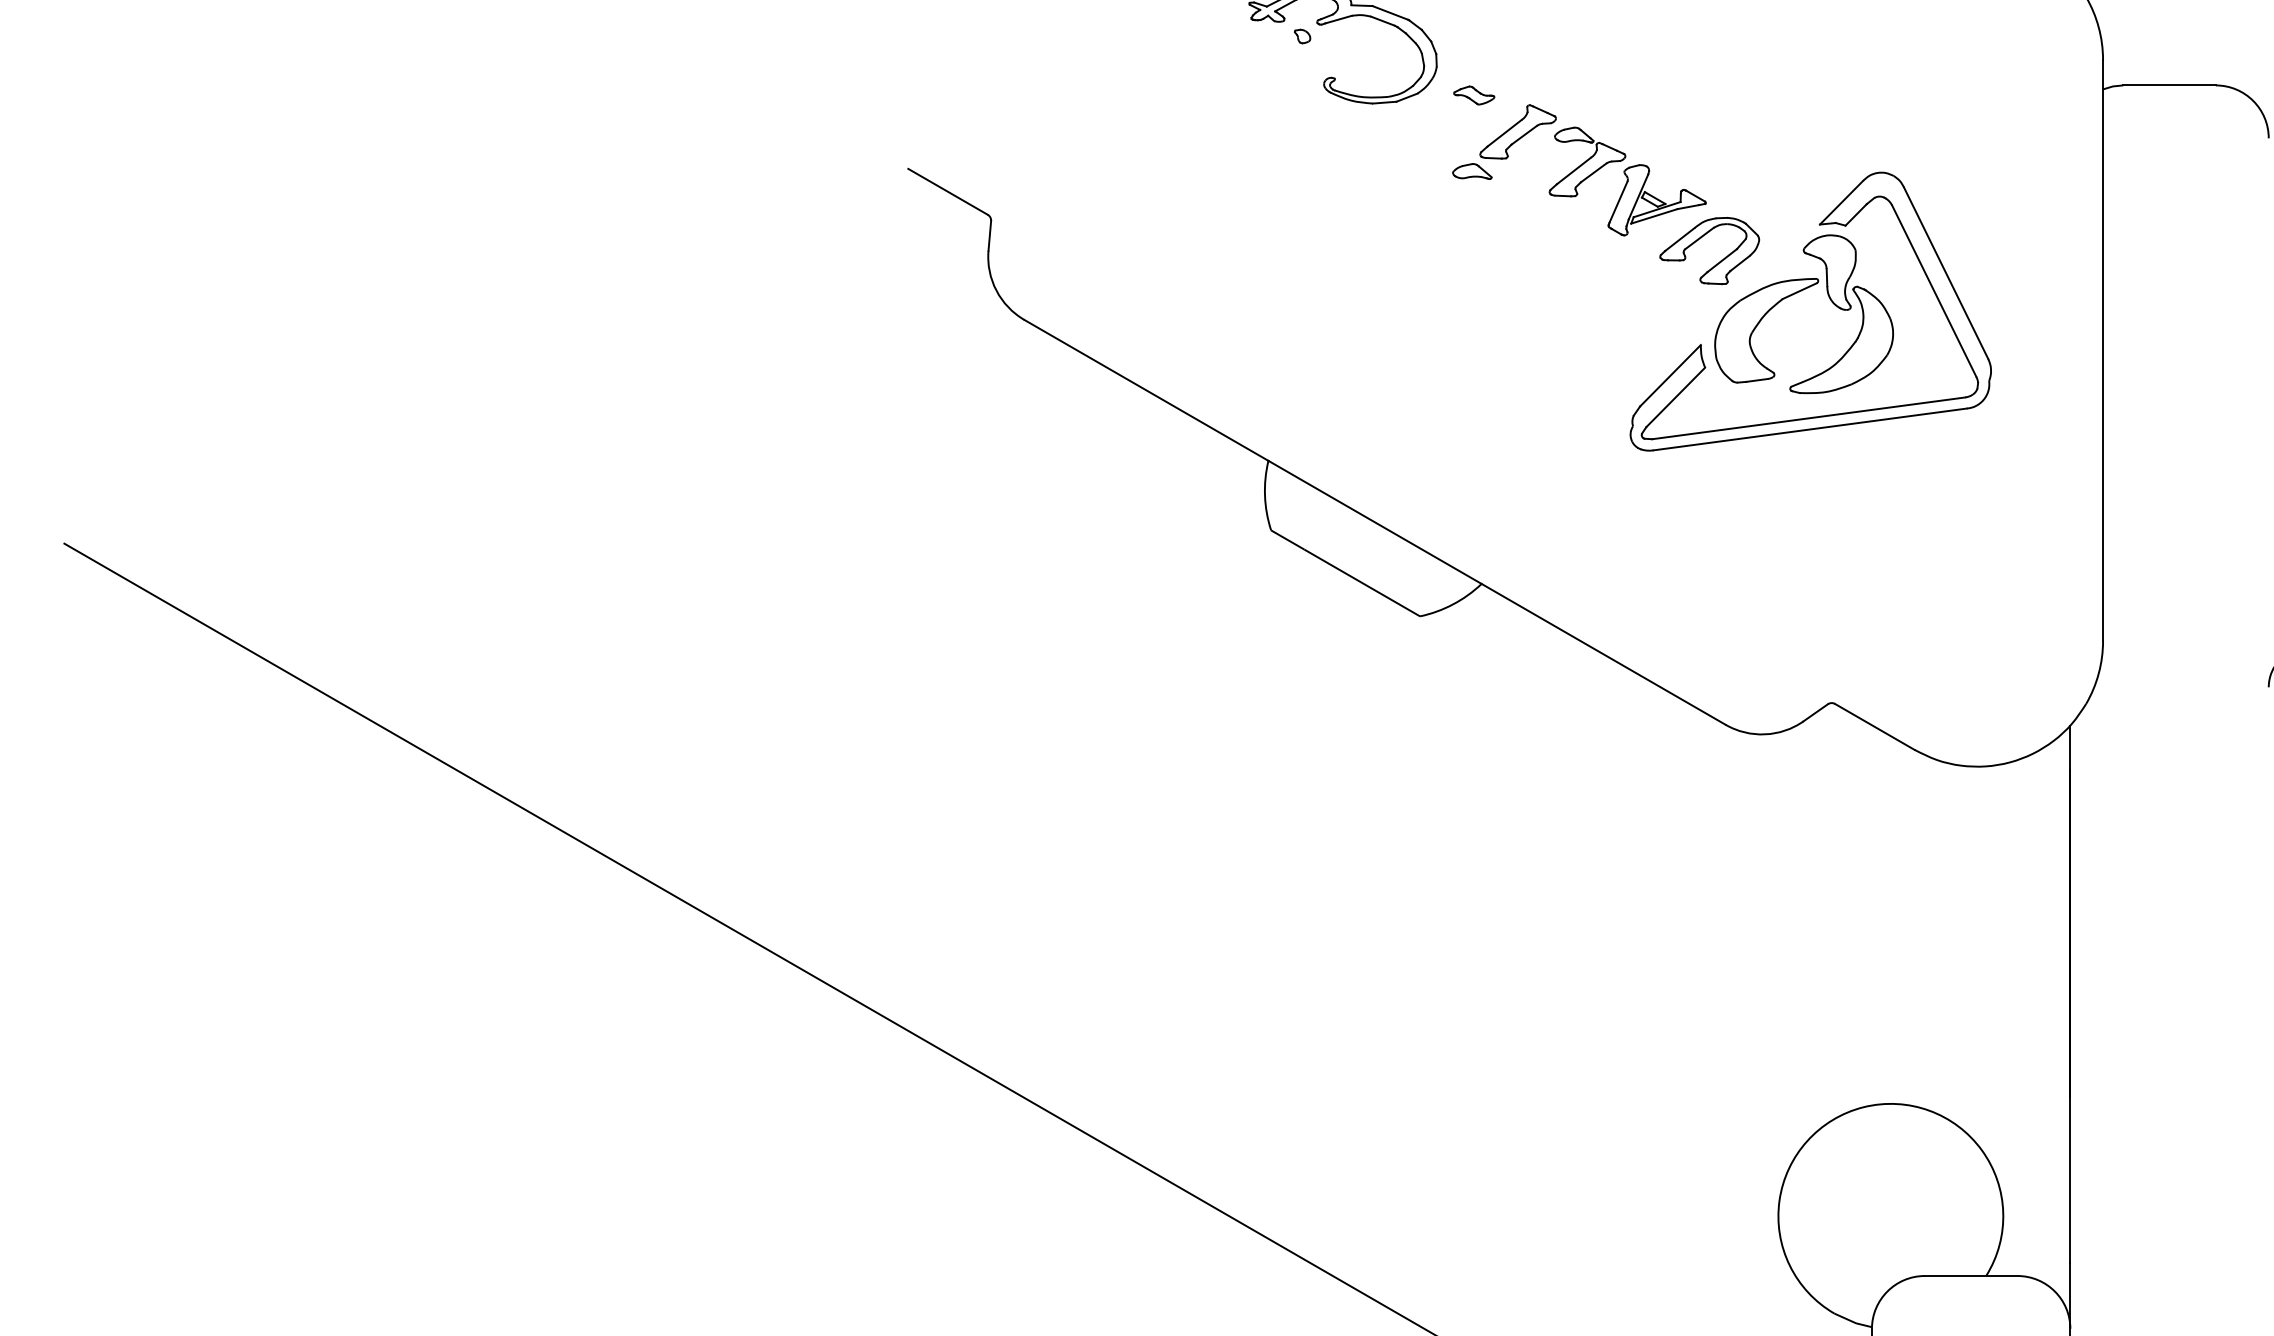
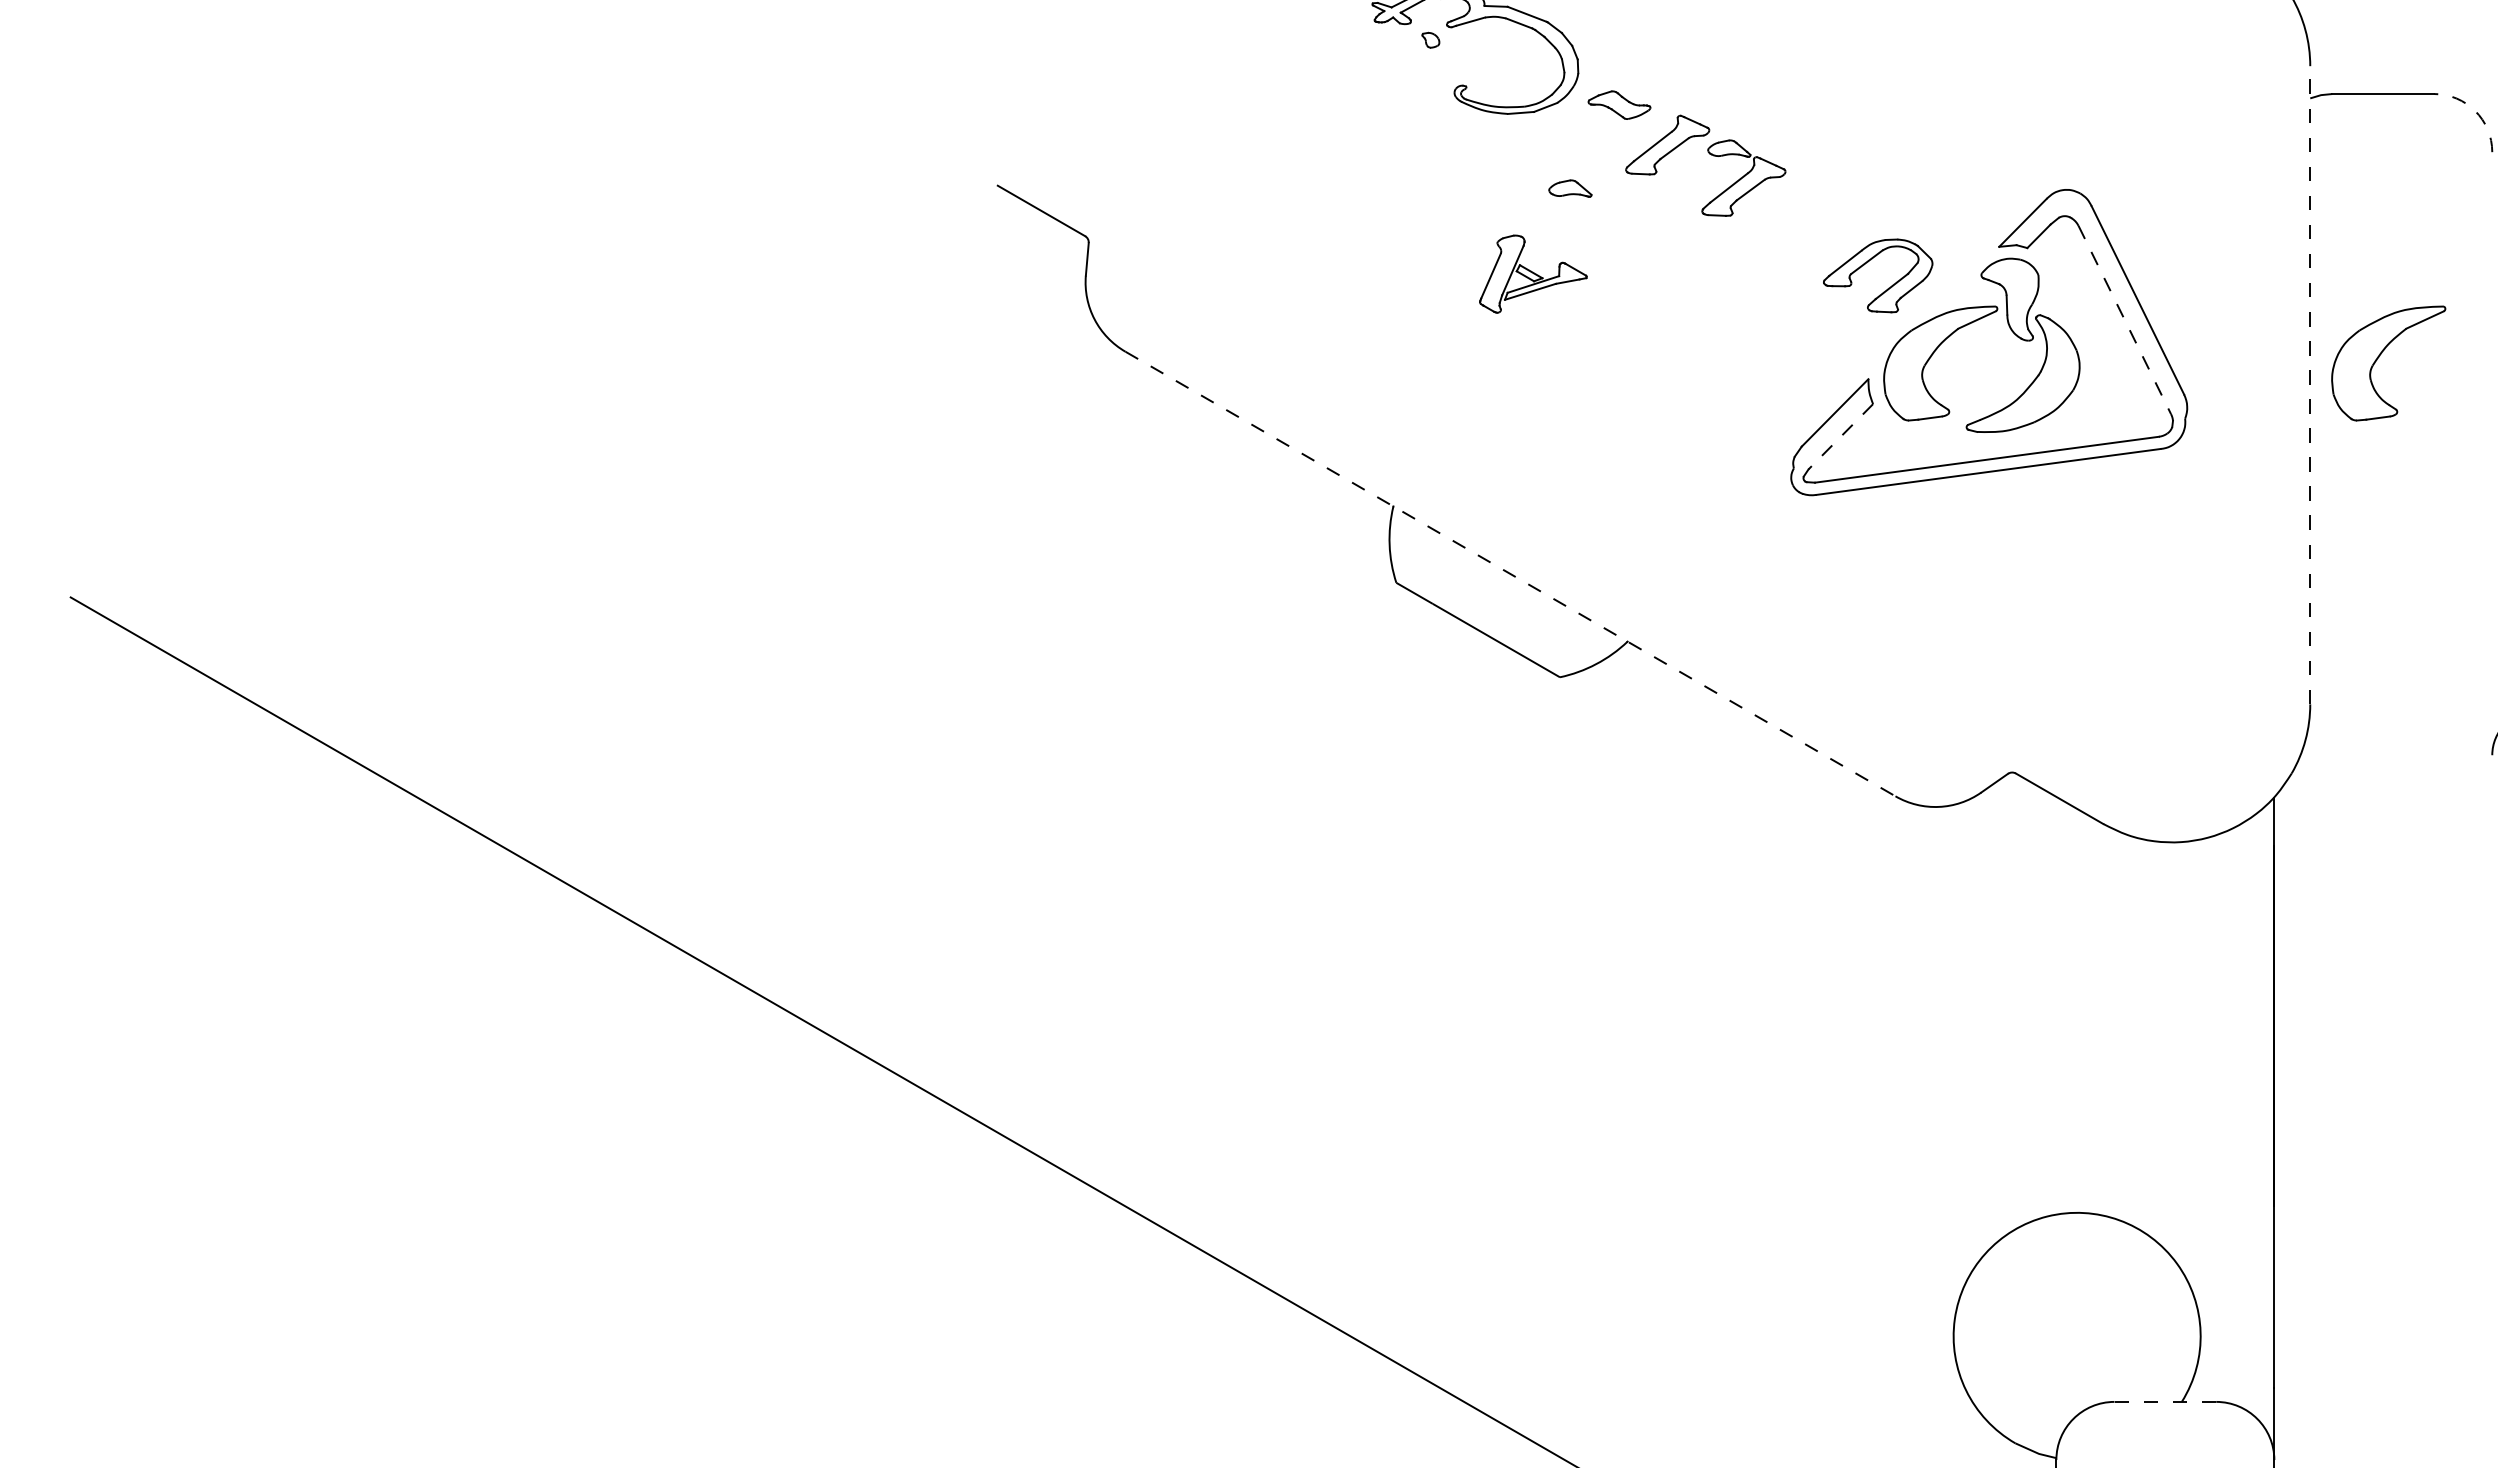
part: (1474, 94) -> (1619, 104), size x1.4
arc: (2253, 101) -> (2475, 111), solid -> dashed
part: (1472, 171) -> (1570, 188), moved
part: (1657, 199) -> (1533, 273), moved
line: (1933, 291) -> (2124, 320), solid -> dashed
part: (2166, 325) -> (2379, 357), added
line: (2103, 349) -> (2310, 384), solid -> dashed
line: (1675, 397) -> (1840, 436), solid -> dashed
line: (1375, 522) -> (1510, 574), solid -> dashed
line: (1971, 1275) -> (2165, 1401), solid -> dashed

